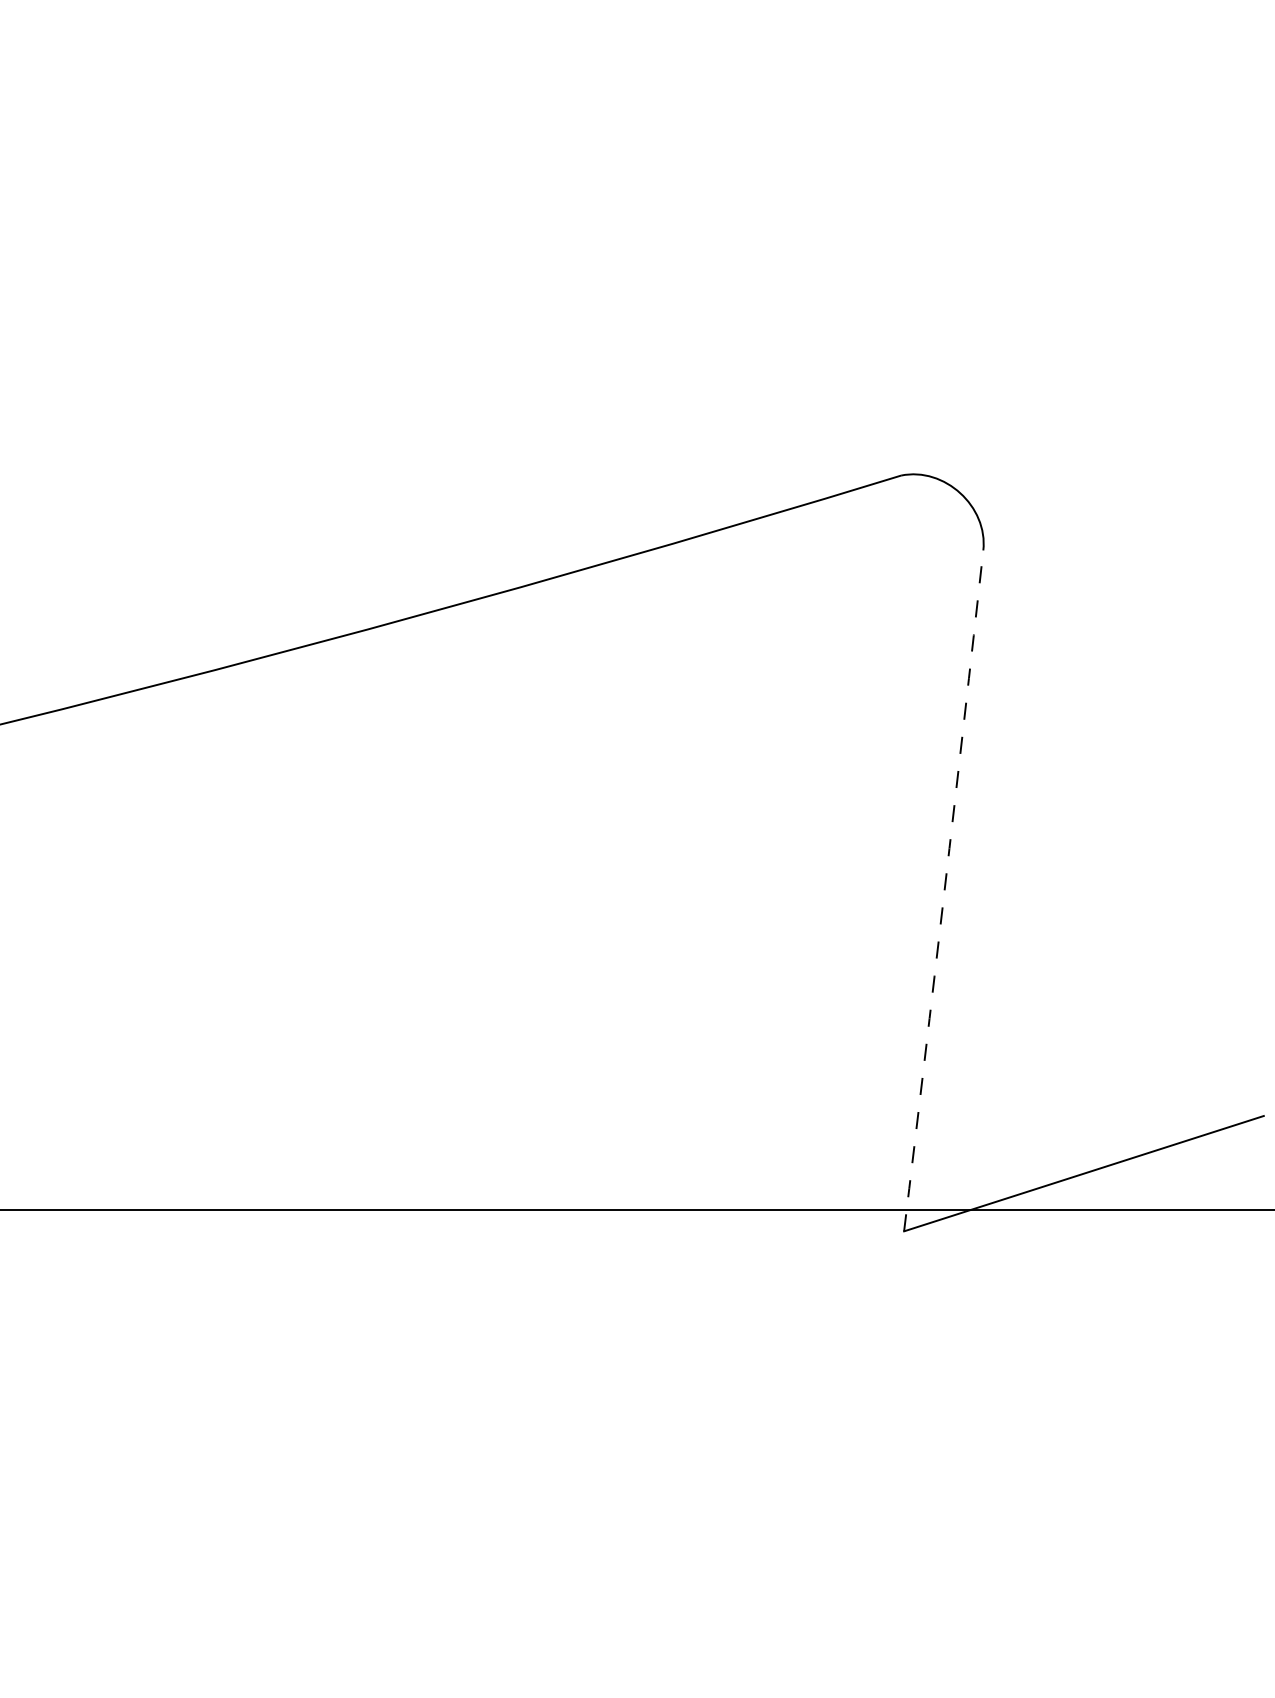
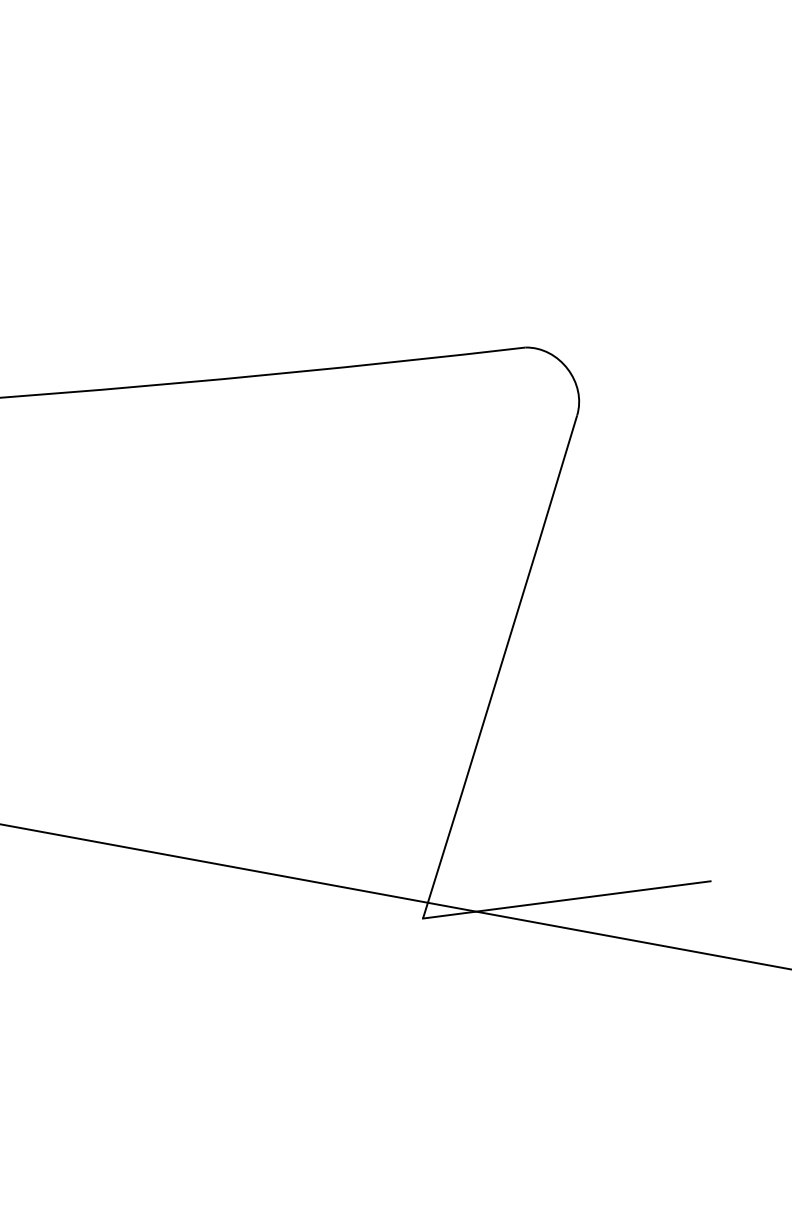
arc: (944, 890) -> (500, 666), dashed -> solid

